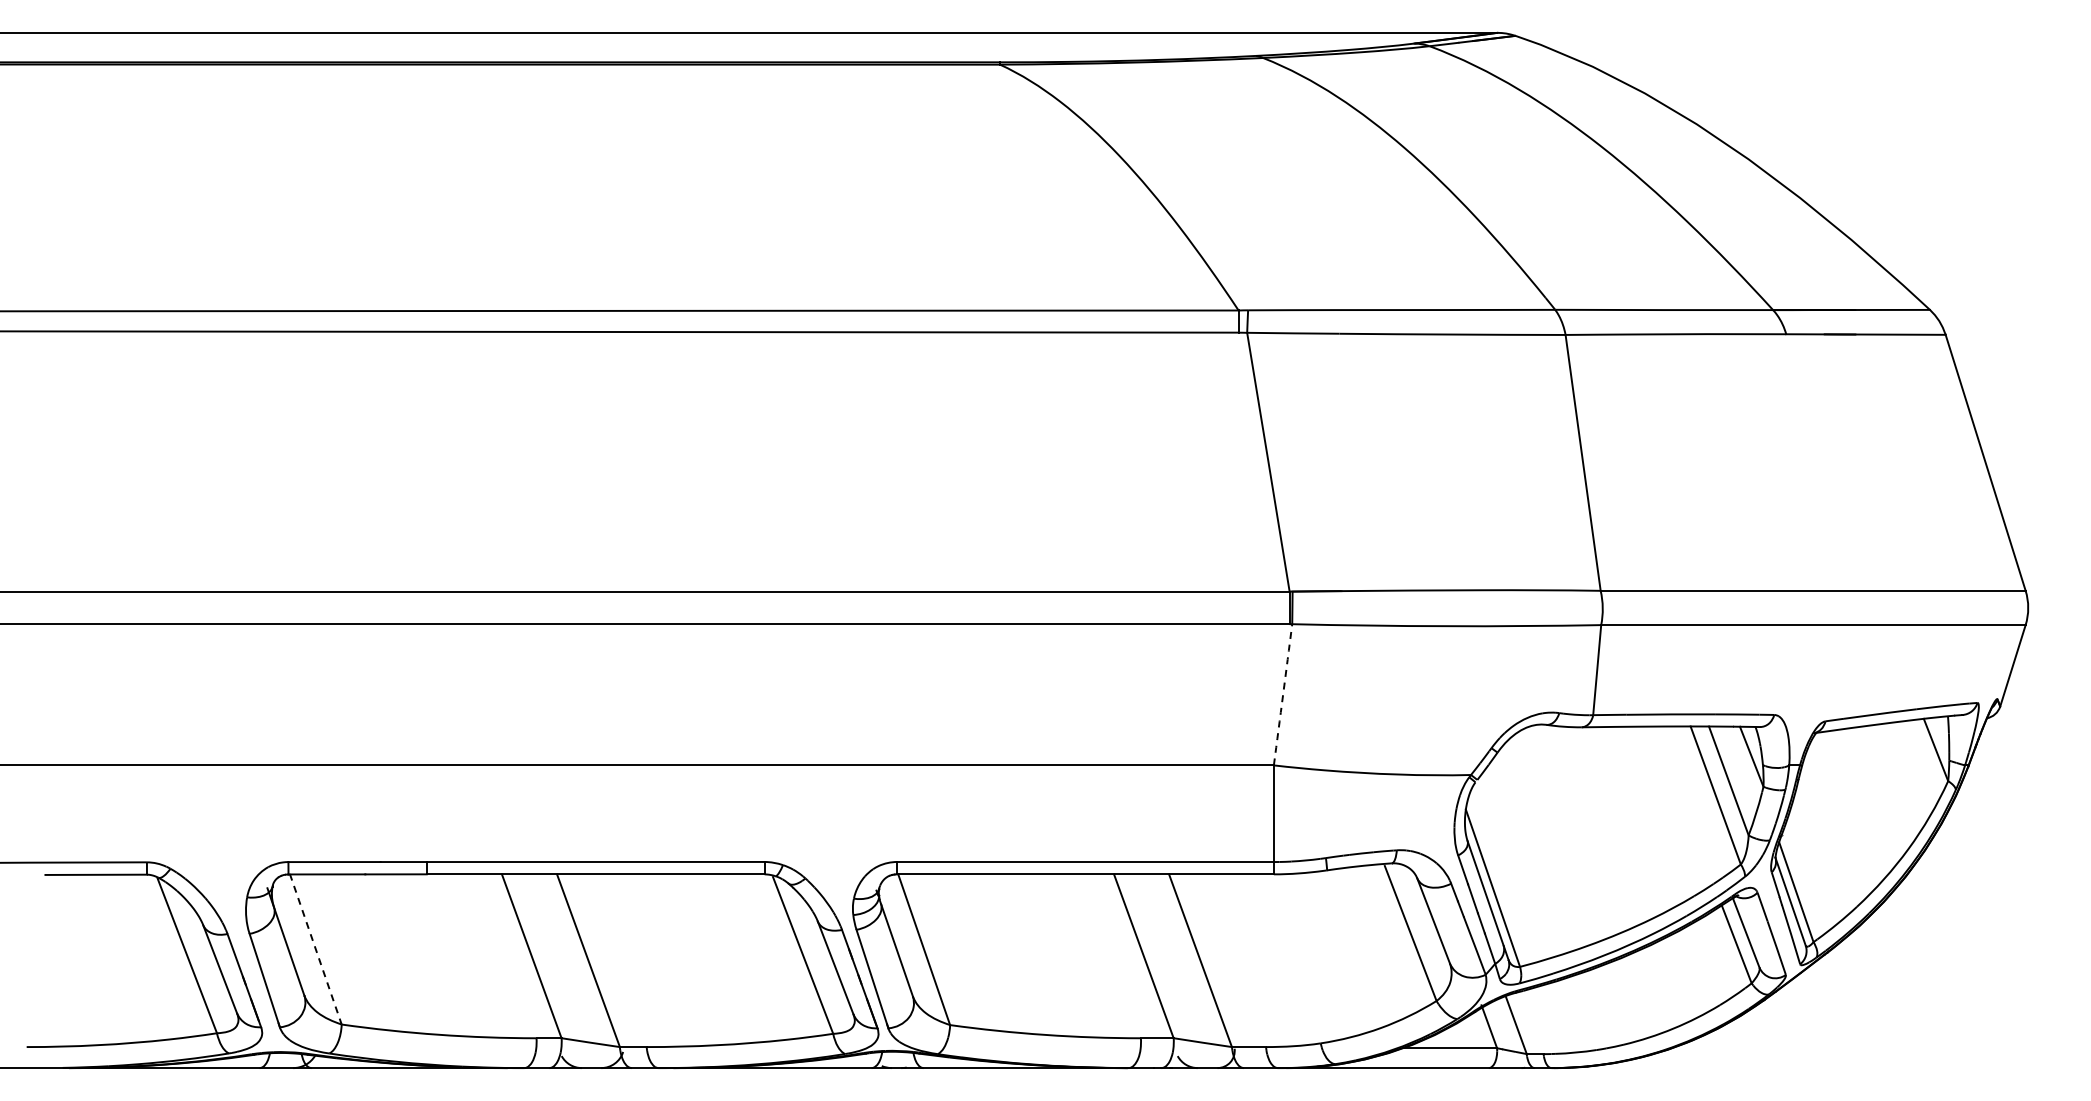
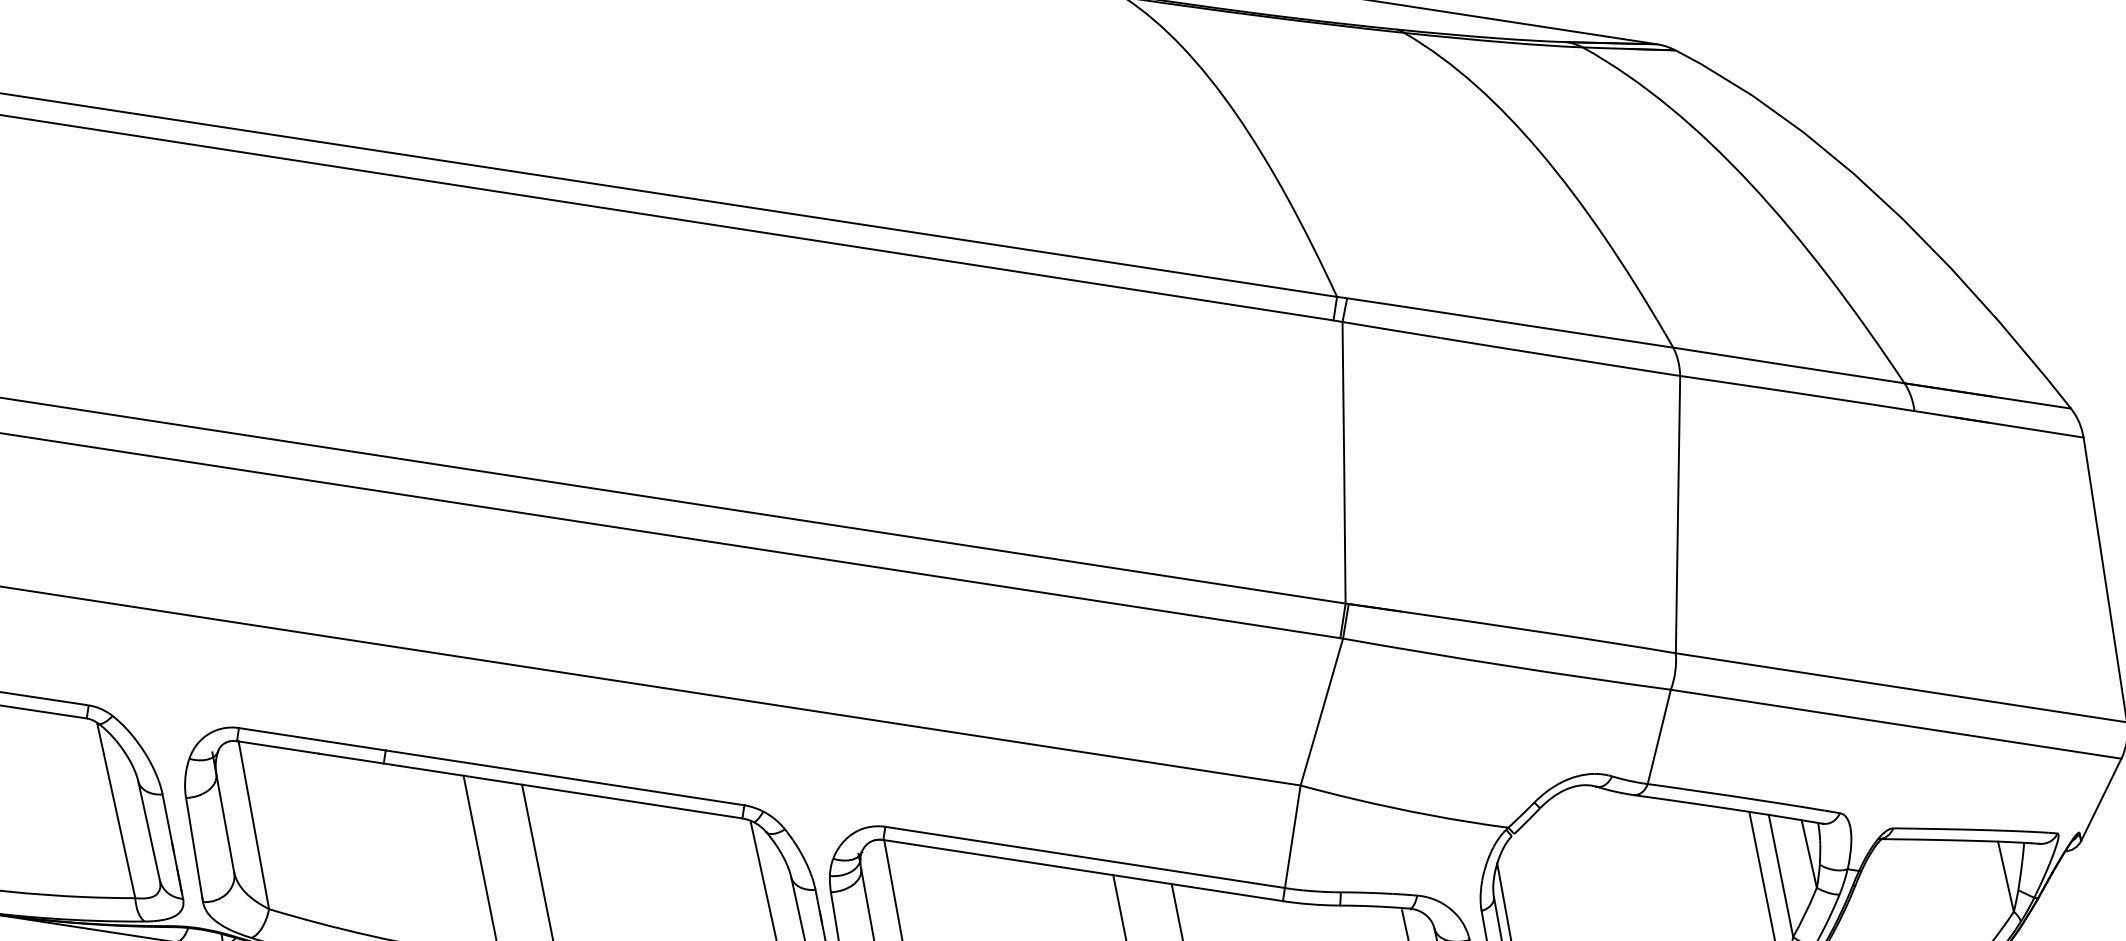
arc: (1283, 694) -> (1322, 711), dashed -> solid
line: (315, 949) -> (253, 825), dashed -> solid

